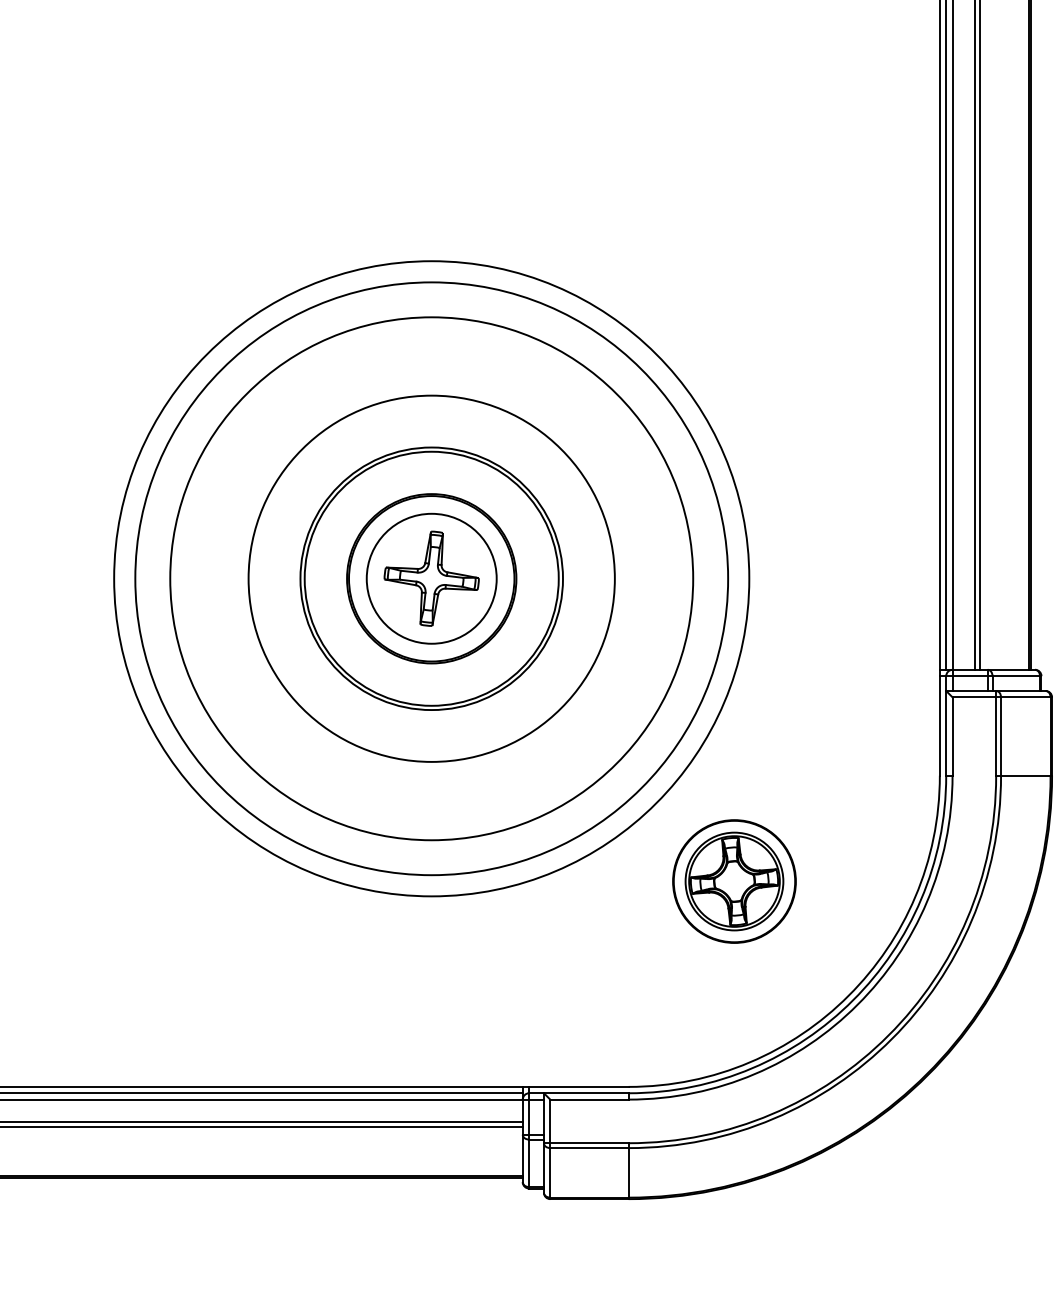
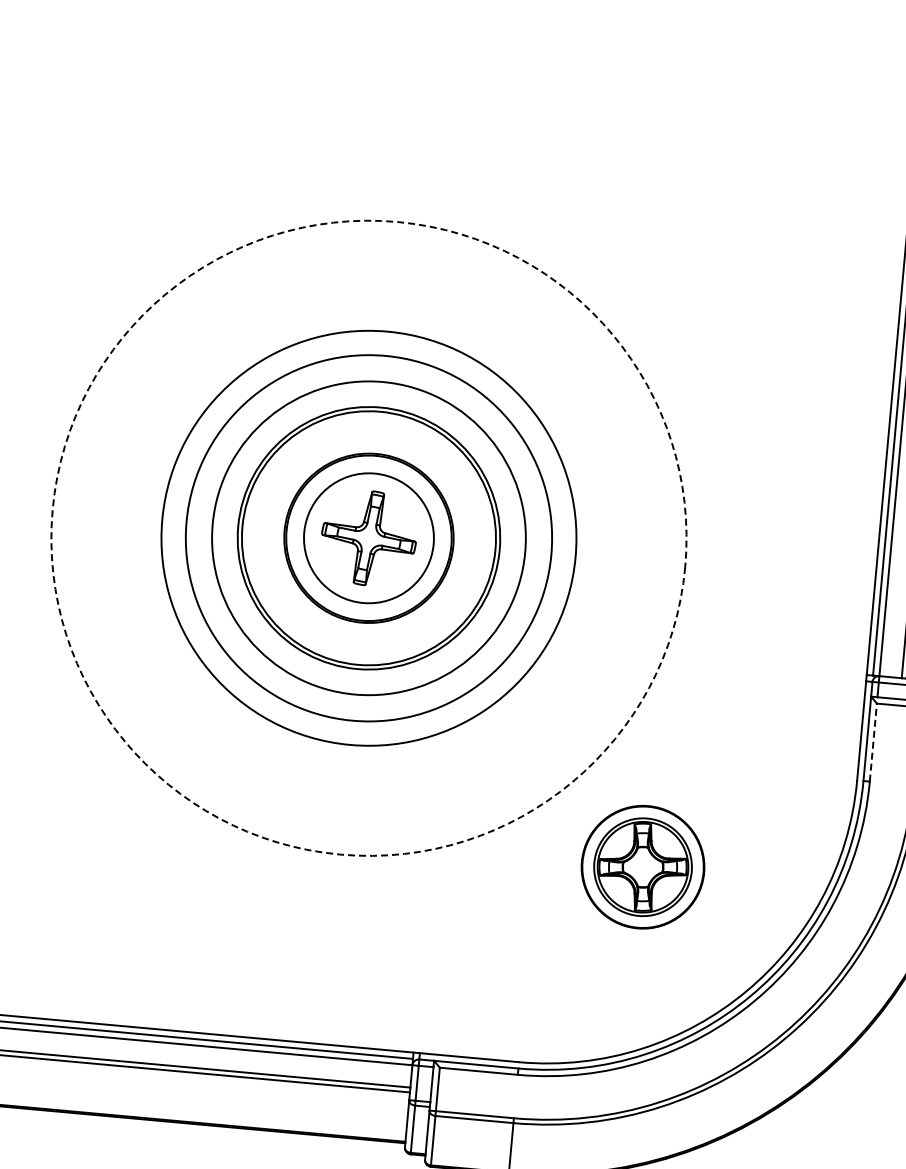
circle: (431, 578) -> (368, 537), size x0.6
circle: (431, 578) -> (368, 537), size x0.7
circle: (431, 578) -> (368, 537), solid -> dashed
line: (952, 736) -> (873, 742), solid -> dashed

